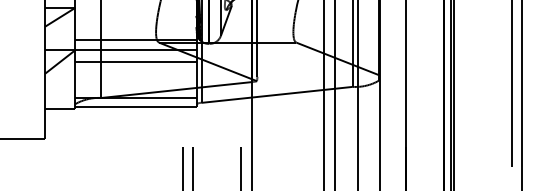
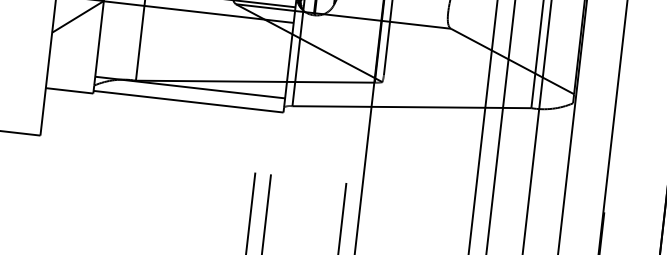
line: (135, 61) -> (195, 29), removed

